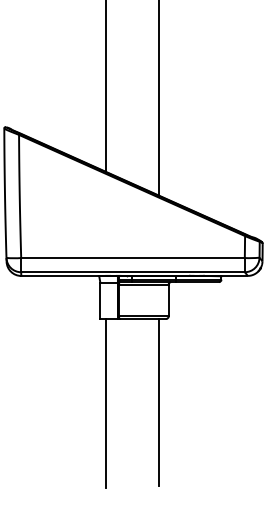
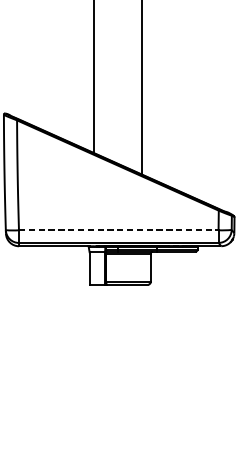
line: (133, 258) -> (119, 230), solid -> dashed
line: (105, 402) -> (94, 359), removed
line: (159, 402) -> (142, 359), removed

